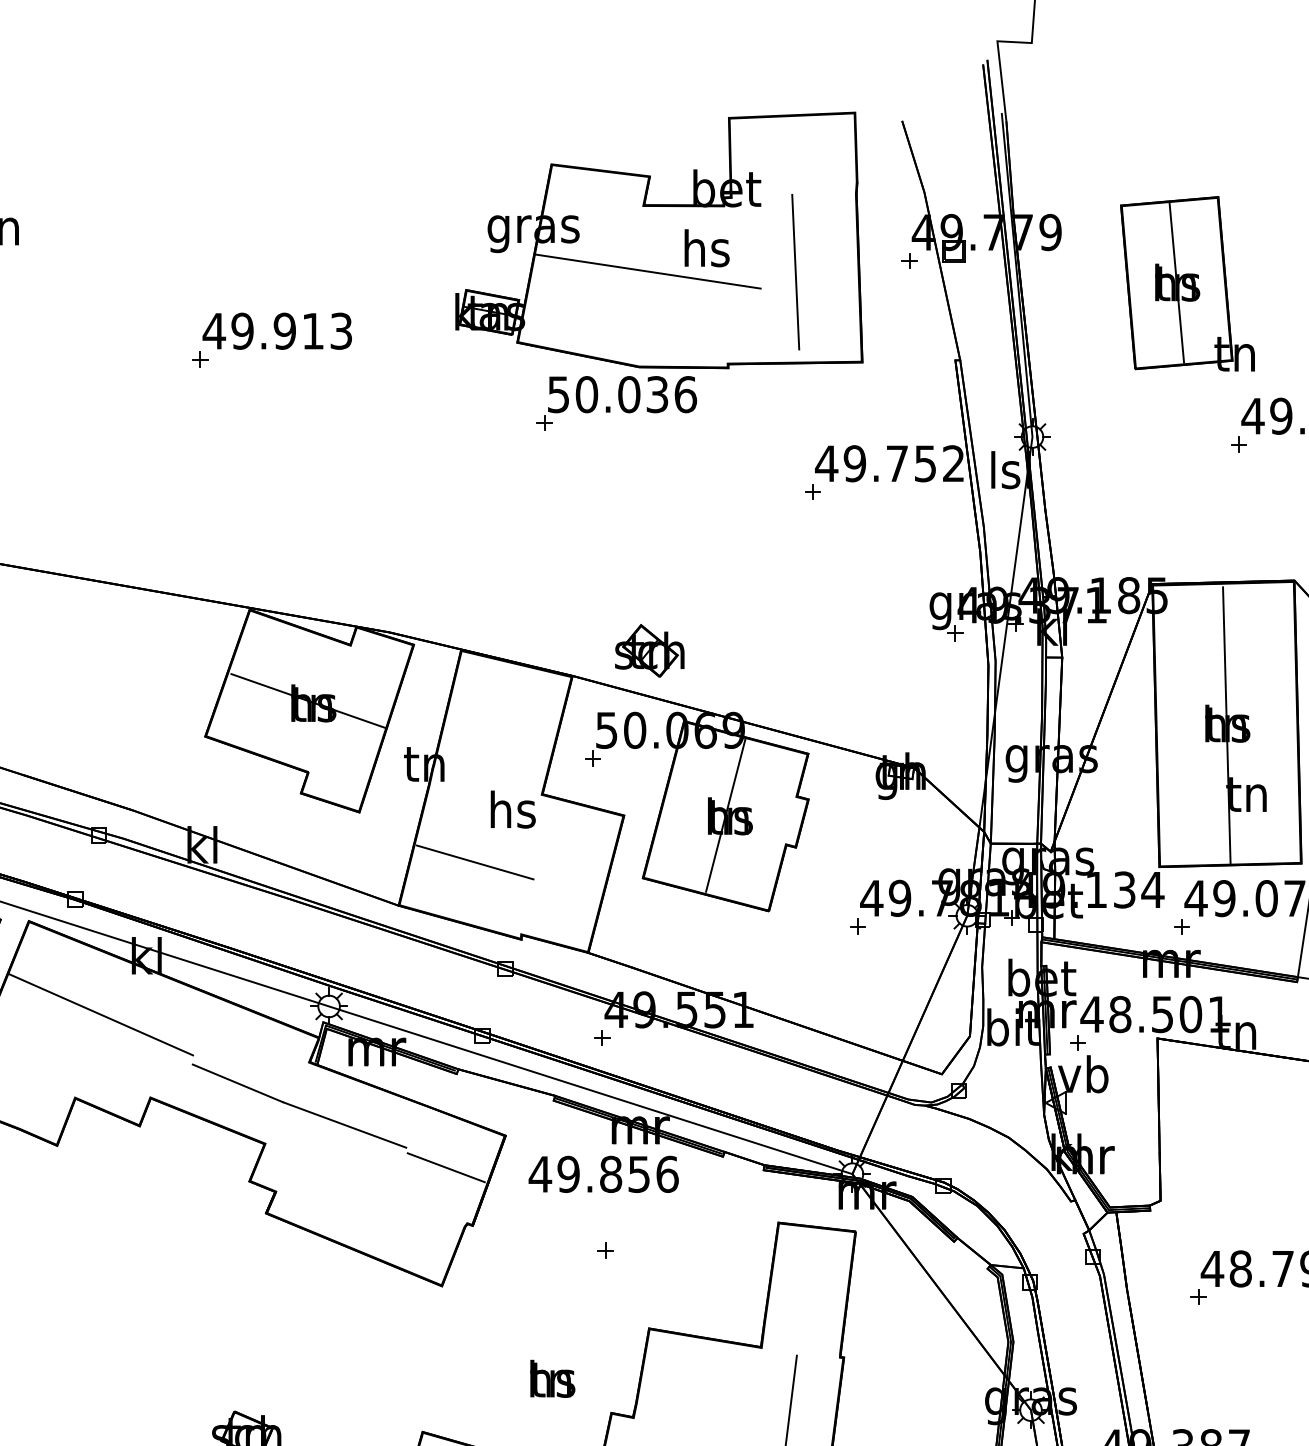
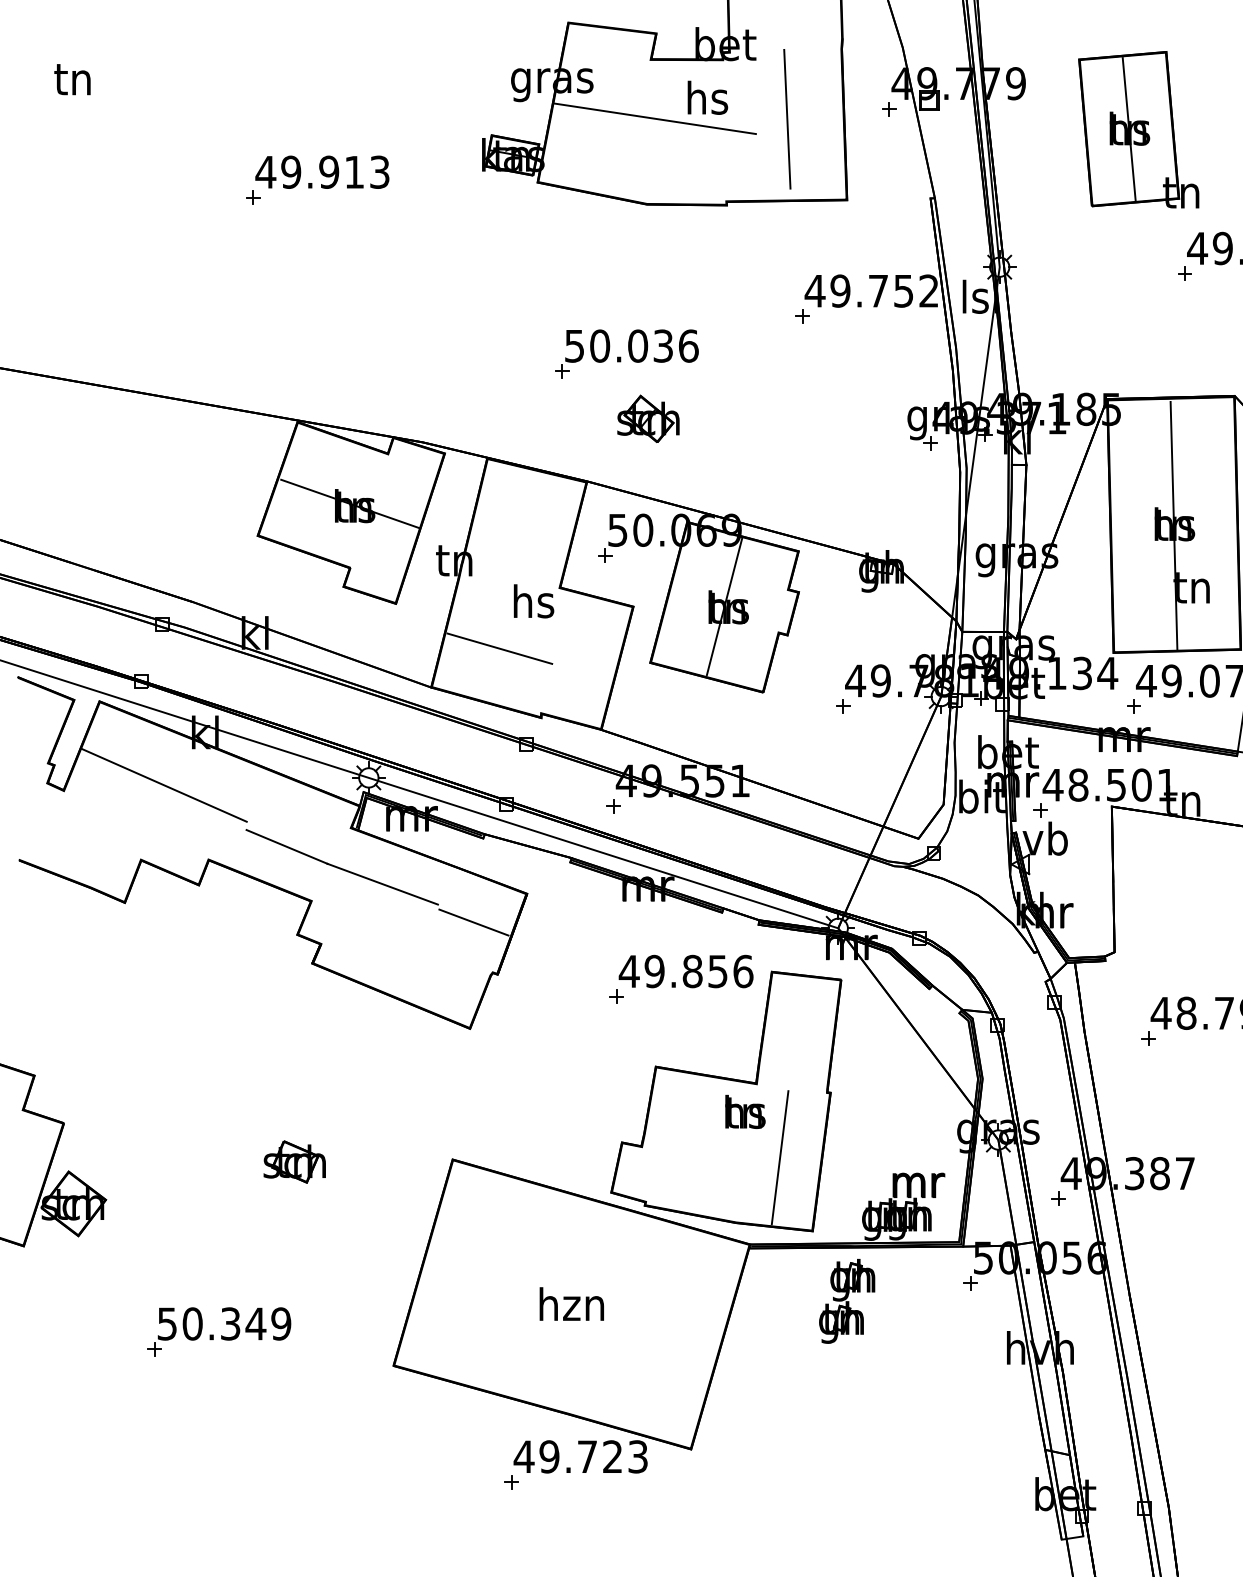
part: (616, 402) -> (626, 353), moved
part: (649, 650) -> (648, 418), moved
text: (603, 1174) -> (685, 971), moved
text: (552, 1378) -> (745, 1111), moved

